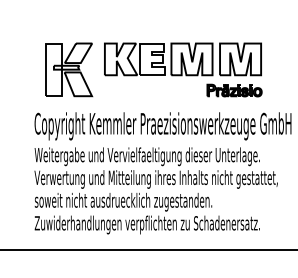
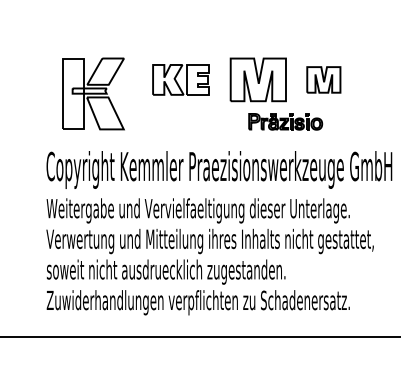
part: (134, 59) -> (180, 79), size x0.7
part: (240, 59) -> (323, 79), size x0.6
part: (234, 90) -> (285, 121), moved

